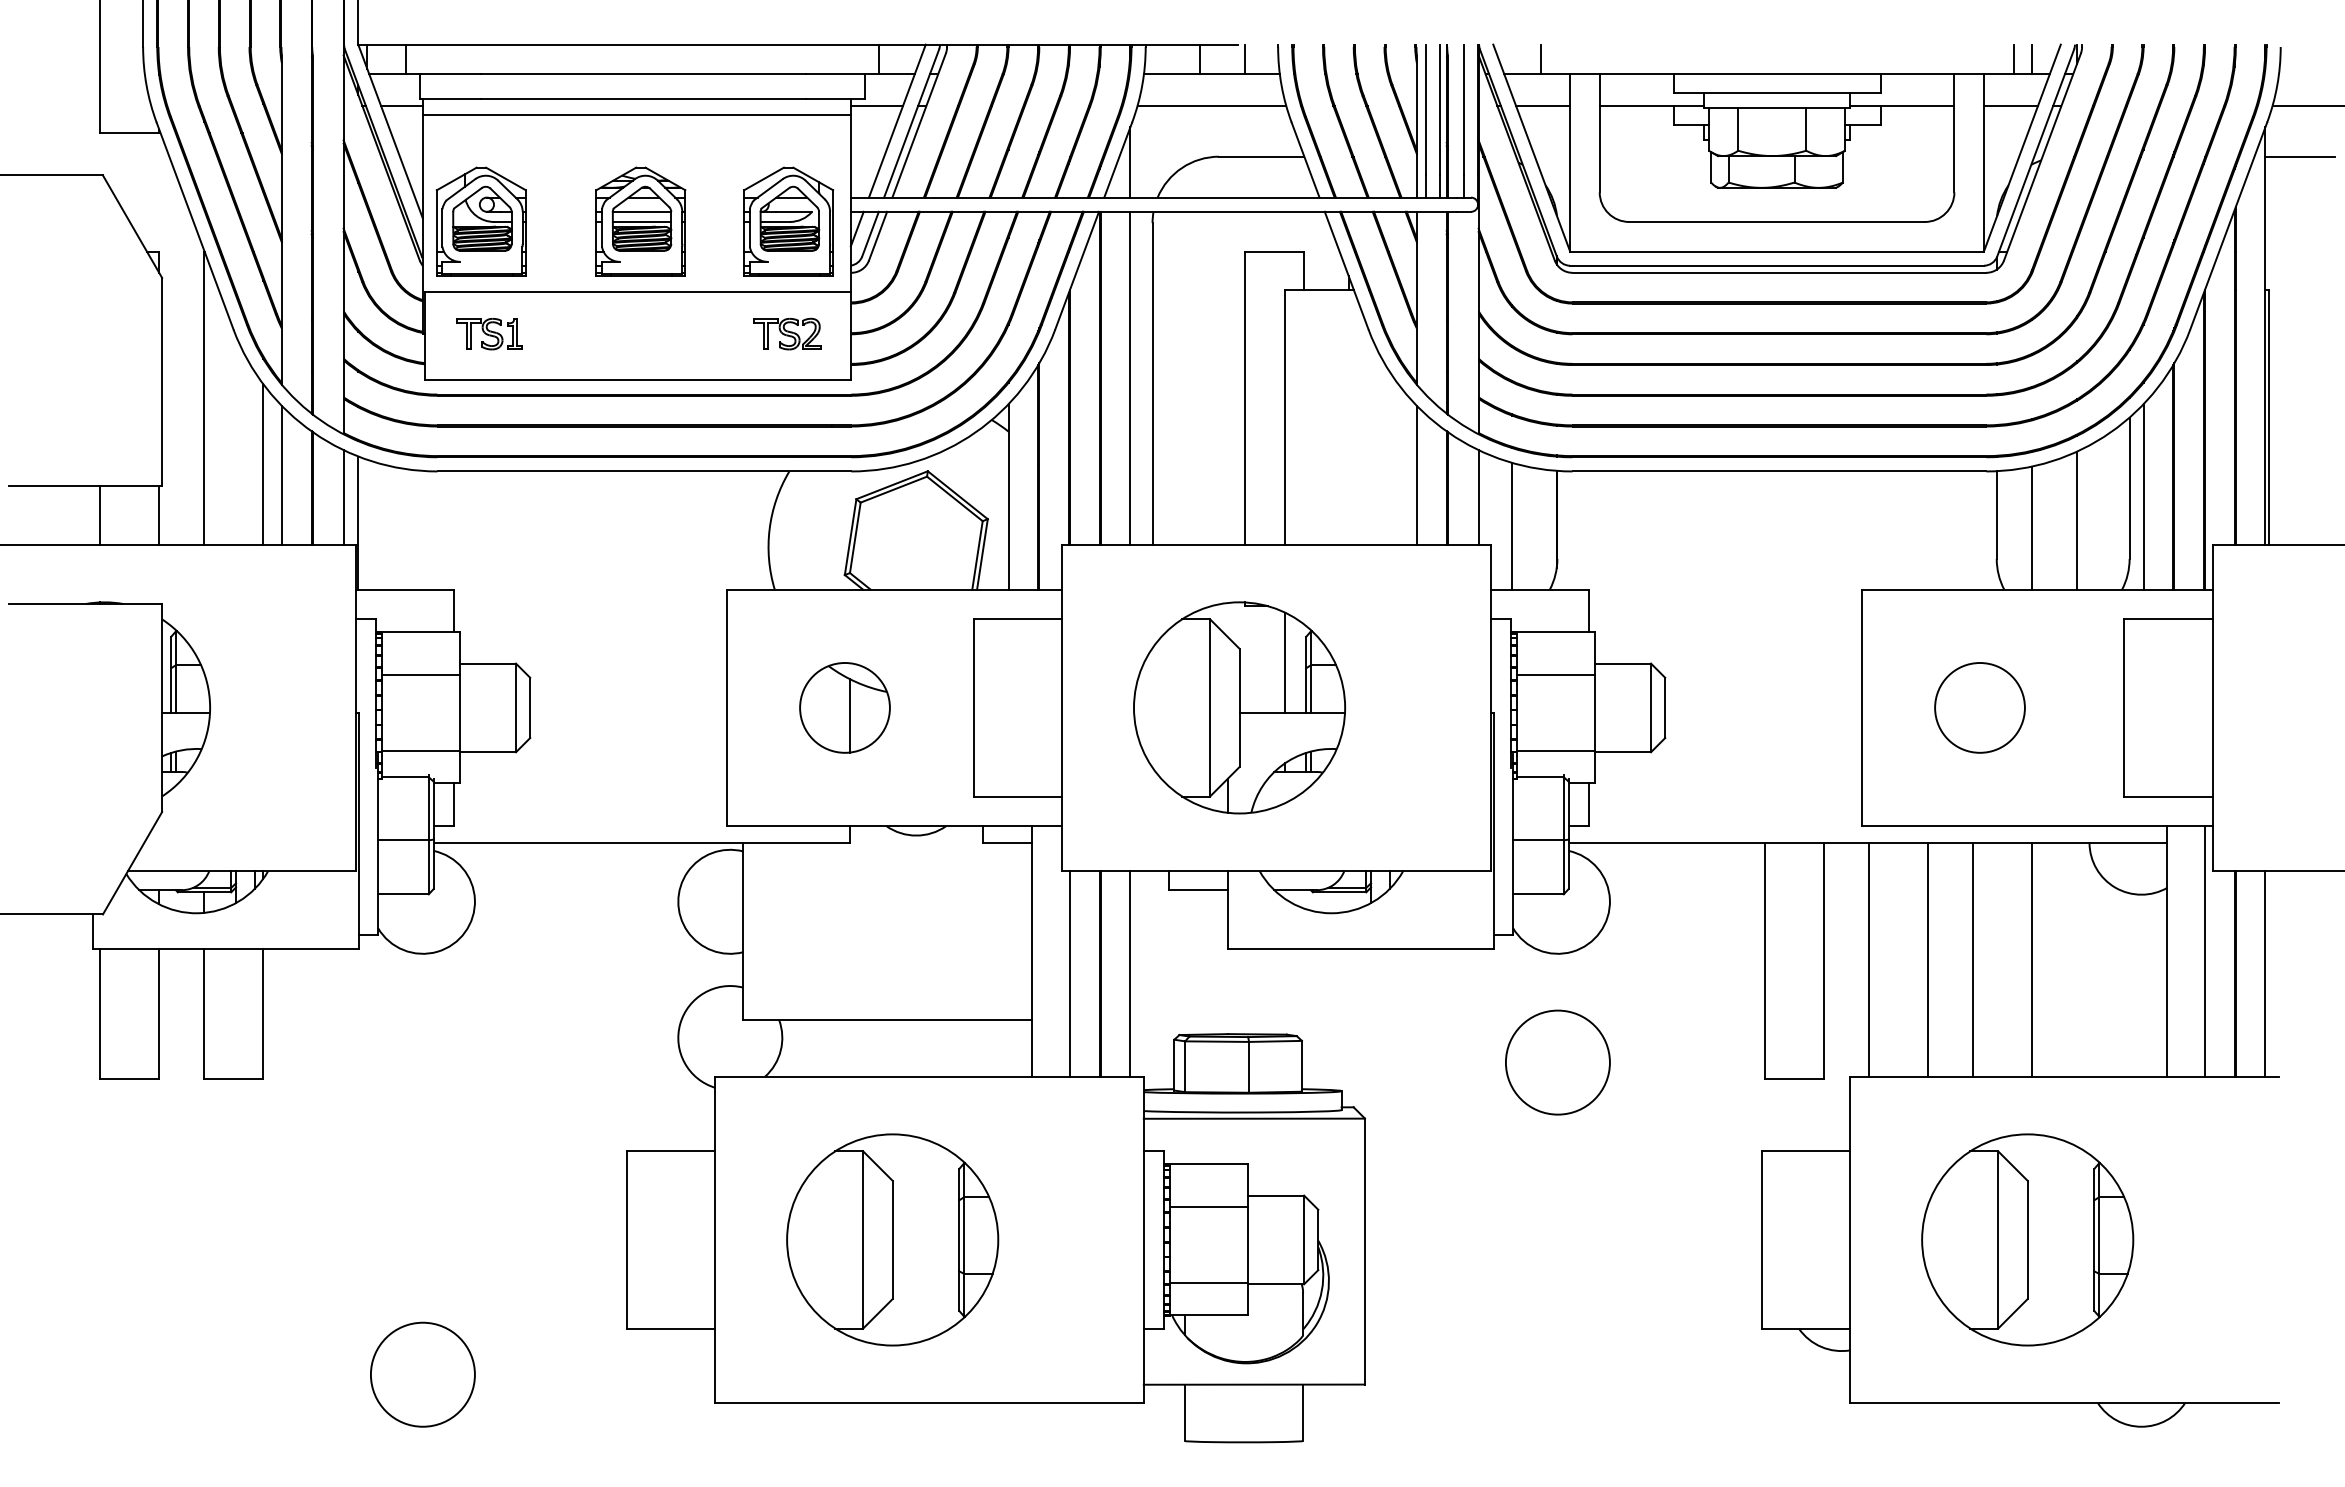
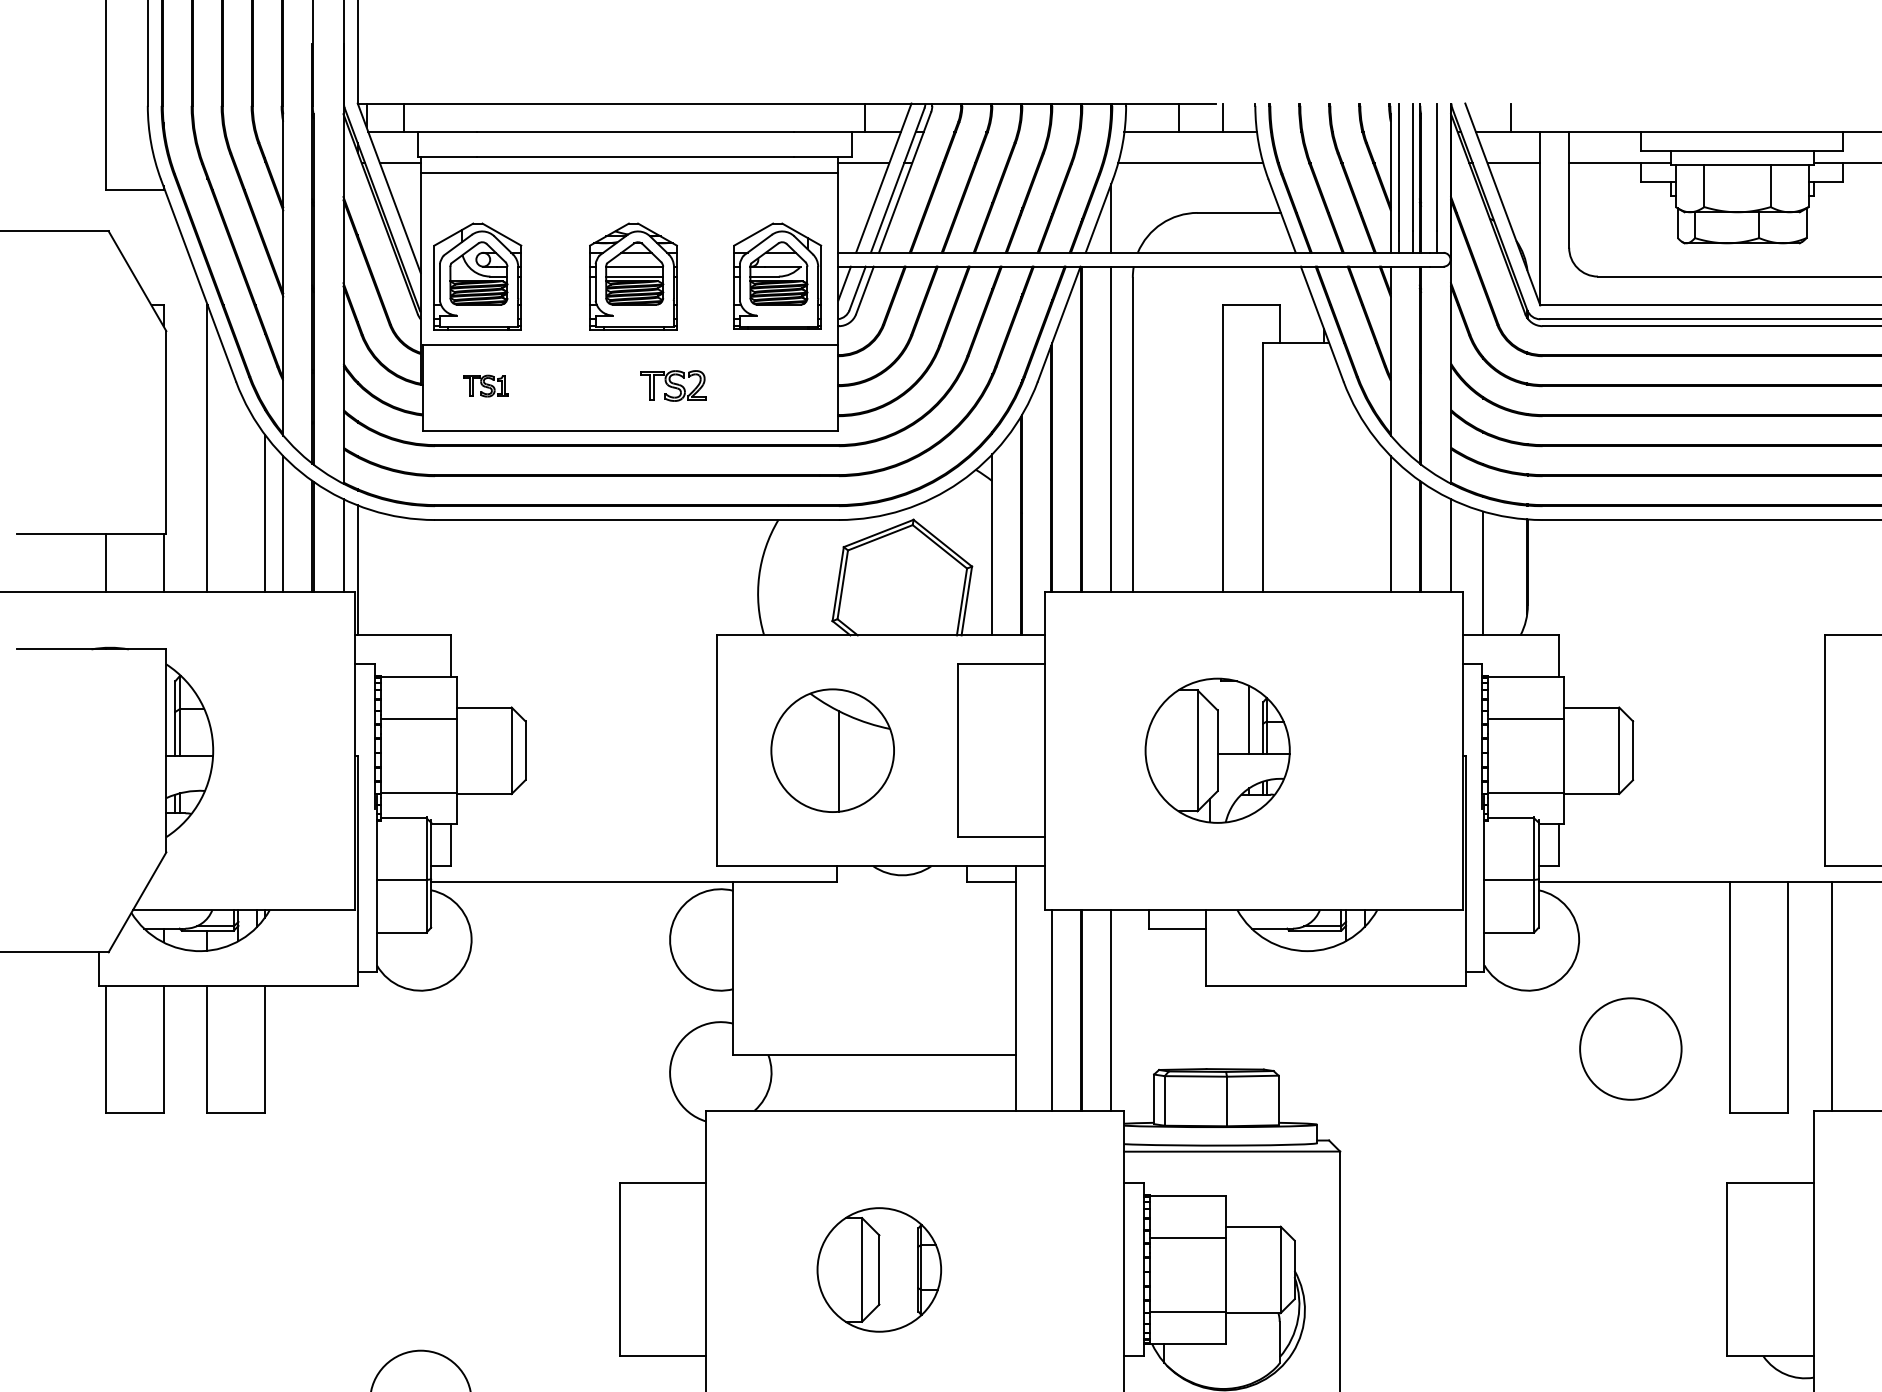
part: (787, 333) -> (673, 385), moved
part: (489, 334) -> (485, 386), size x0.7
part: (844, 707) -> (832, 750), size x1.4
part: (1239, 707) -> (1217, 750), size x0.7
circle: (1557, 1062) -> (1630, 1048), moved
part: (892, 1239) -> (879, 1269), size x0.6

